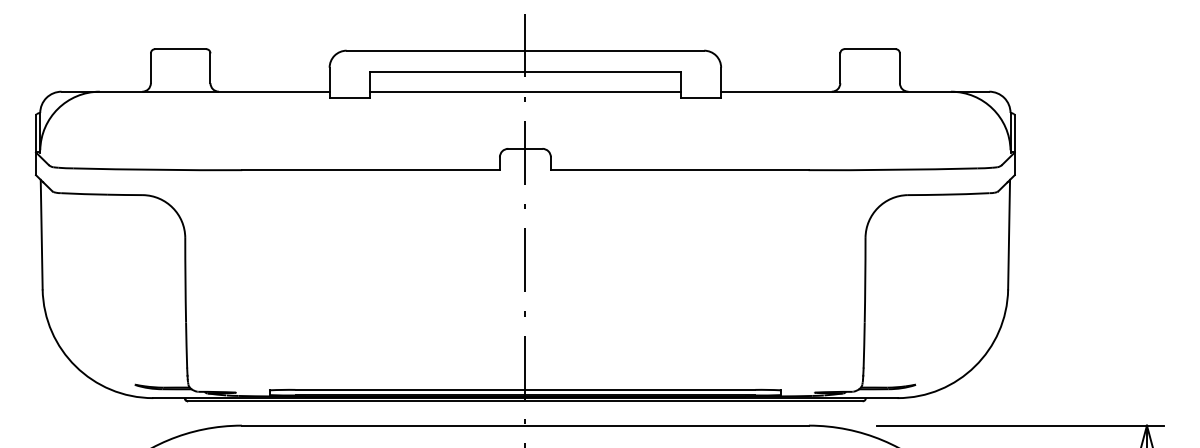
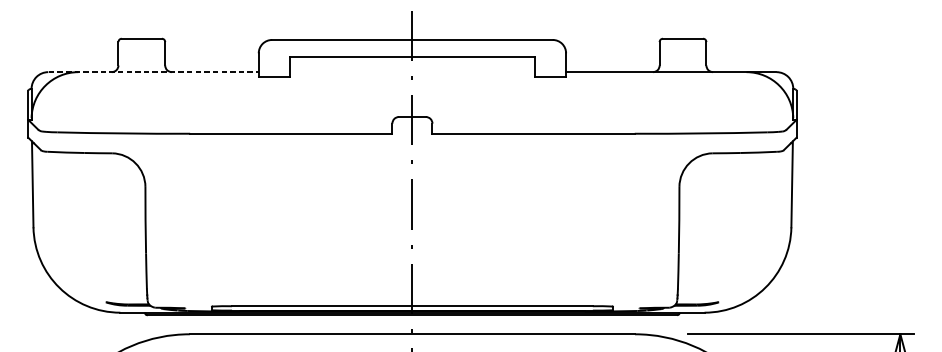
line: (195, 91) -> (153, 71), solid -> dashed
line: (525, 91) -> (412, 71), removed

